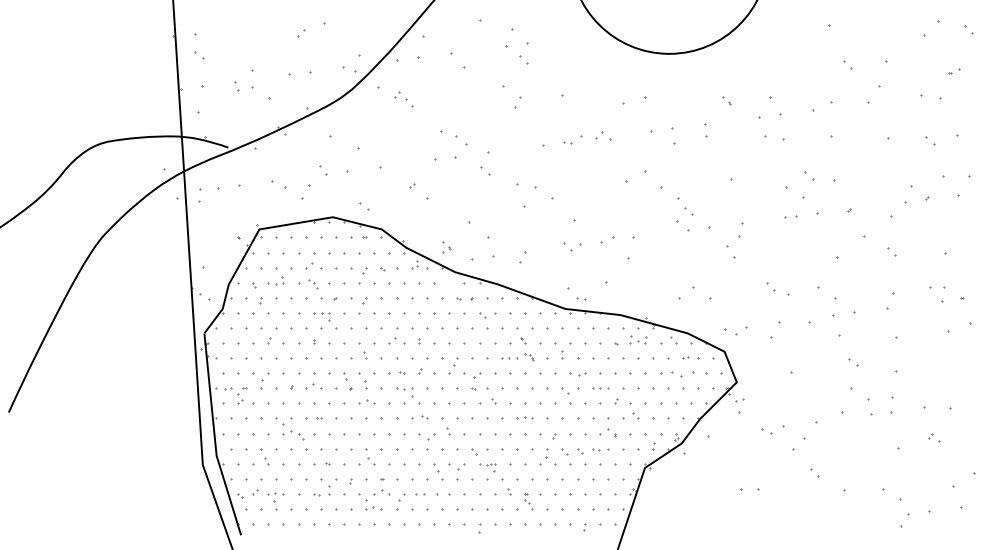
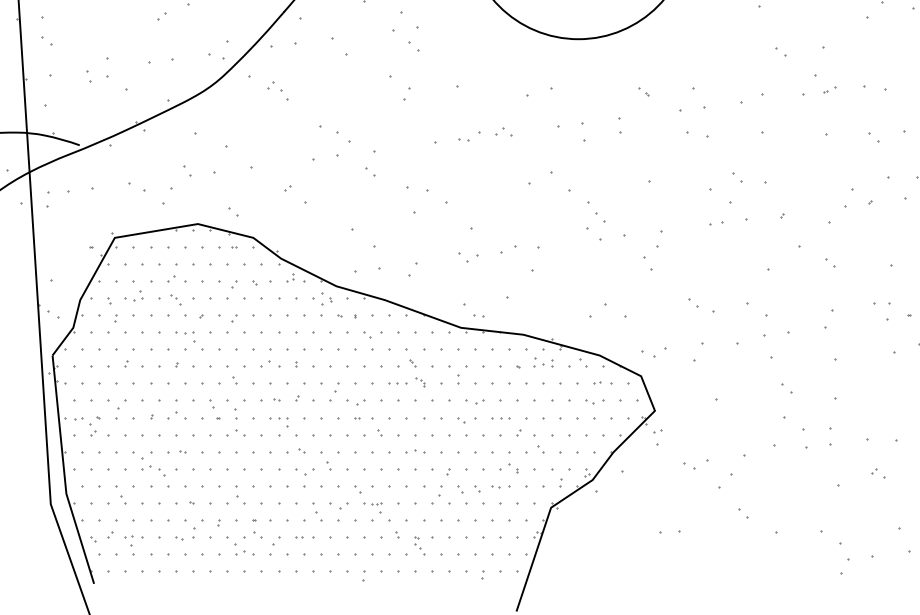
part: (954, 71) -> (829, 89), moved
part: (446, 247) -> (326, 299), moved
part: (683, 374) -> (594, 401), size x0.71
part: (426, 494) -> (303, 537), size x0.71

